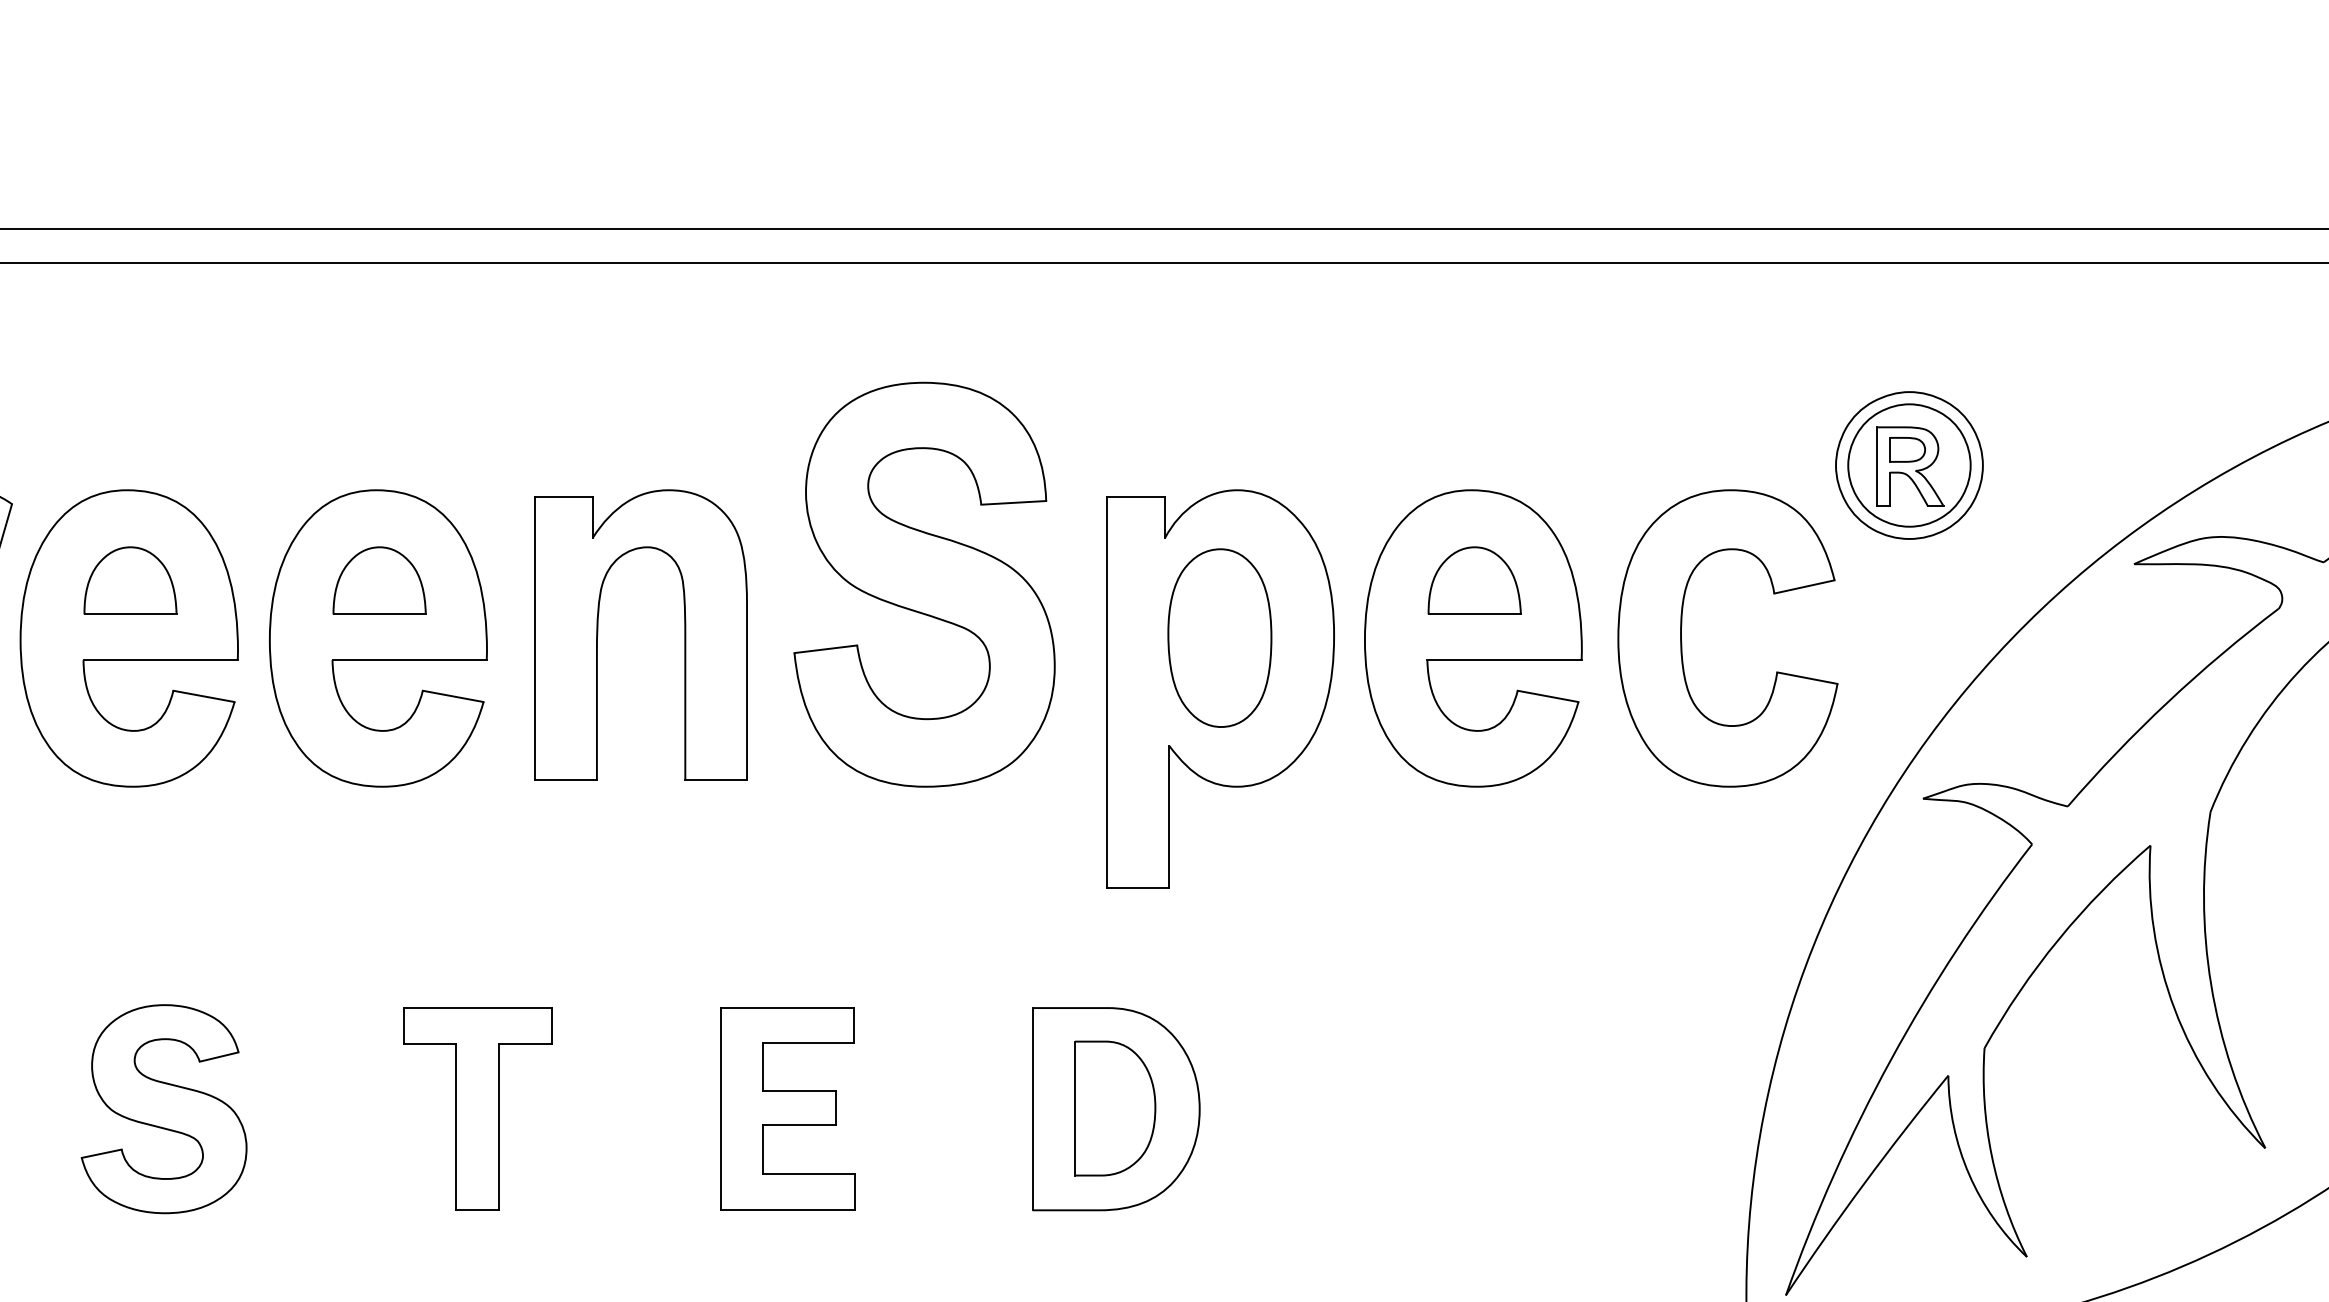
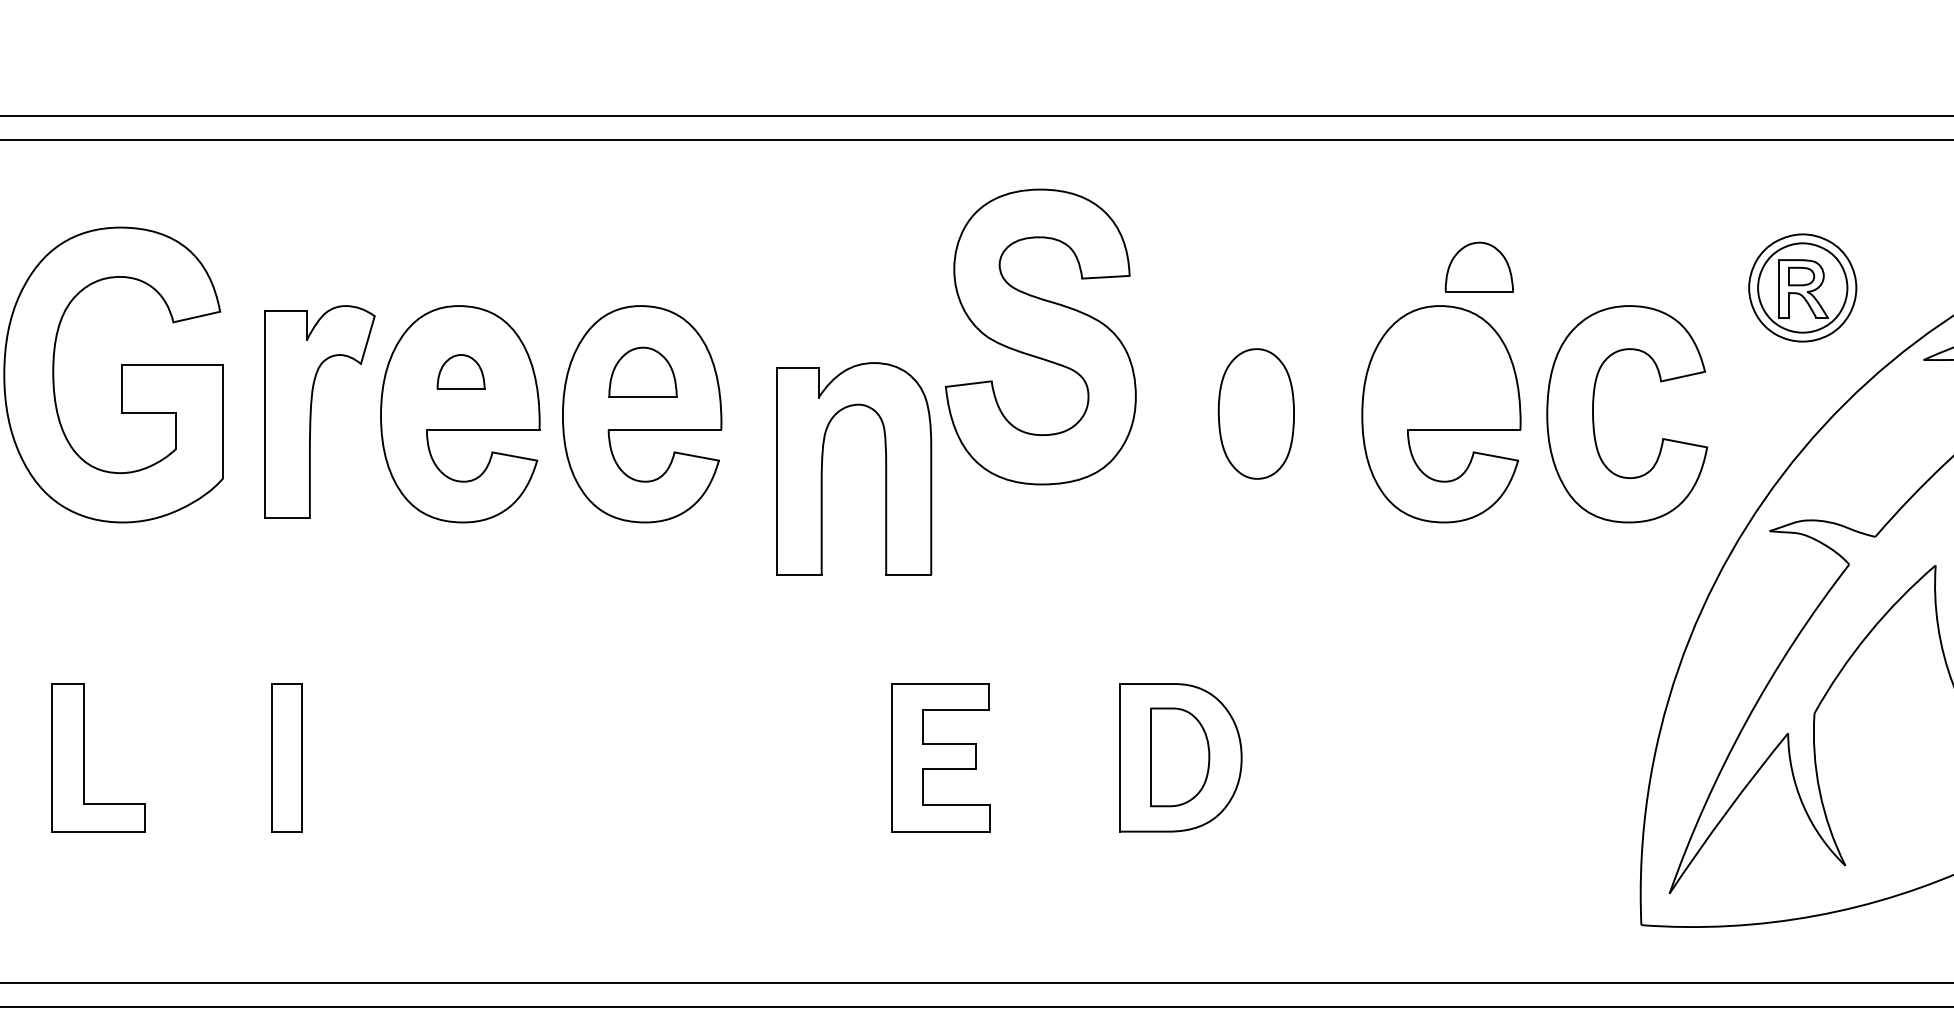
part: (1909, 464) -> (1802, 287), moved
part: (129, 579) -> (460, 371), size x0.7
part: (1473, 579) -> (1478, 266), moved
part: (924, 584) -> (1040, 336), moved
part: (684, 634) -> (885, 468), moved
part: (1220, 688) -> (1256, 450), removed
part: (163, 1108) -> (485, 757), removed
part: (477, 1108) -> (714, 757), removed

